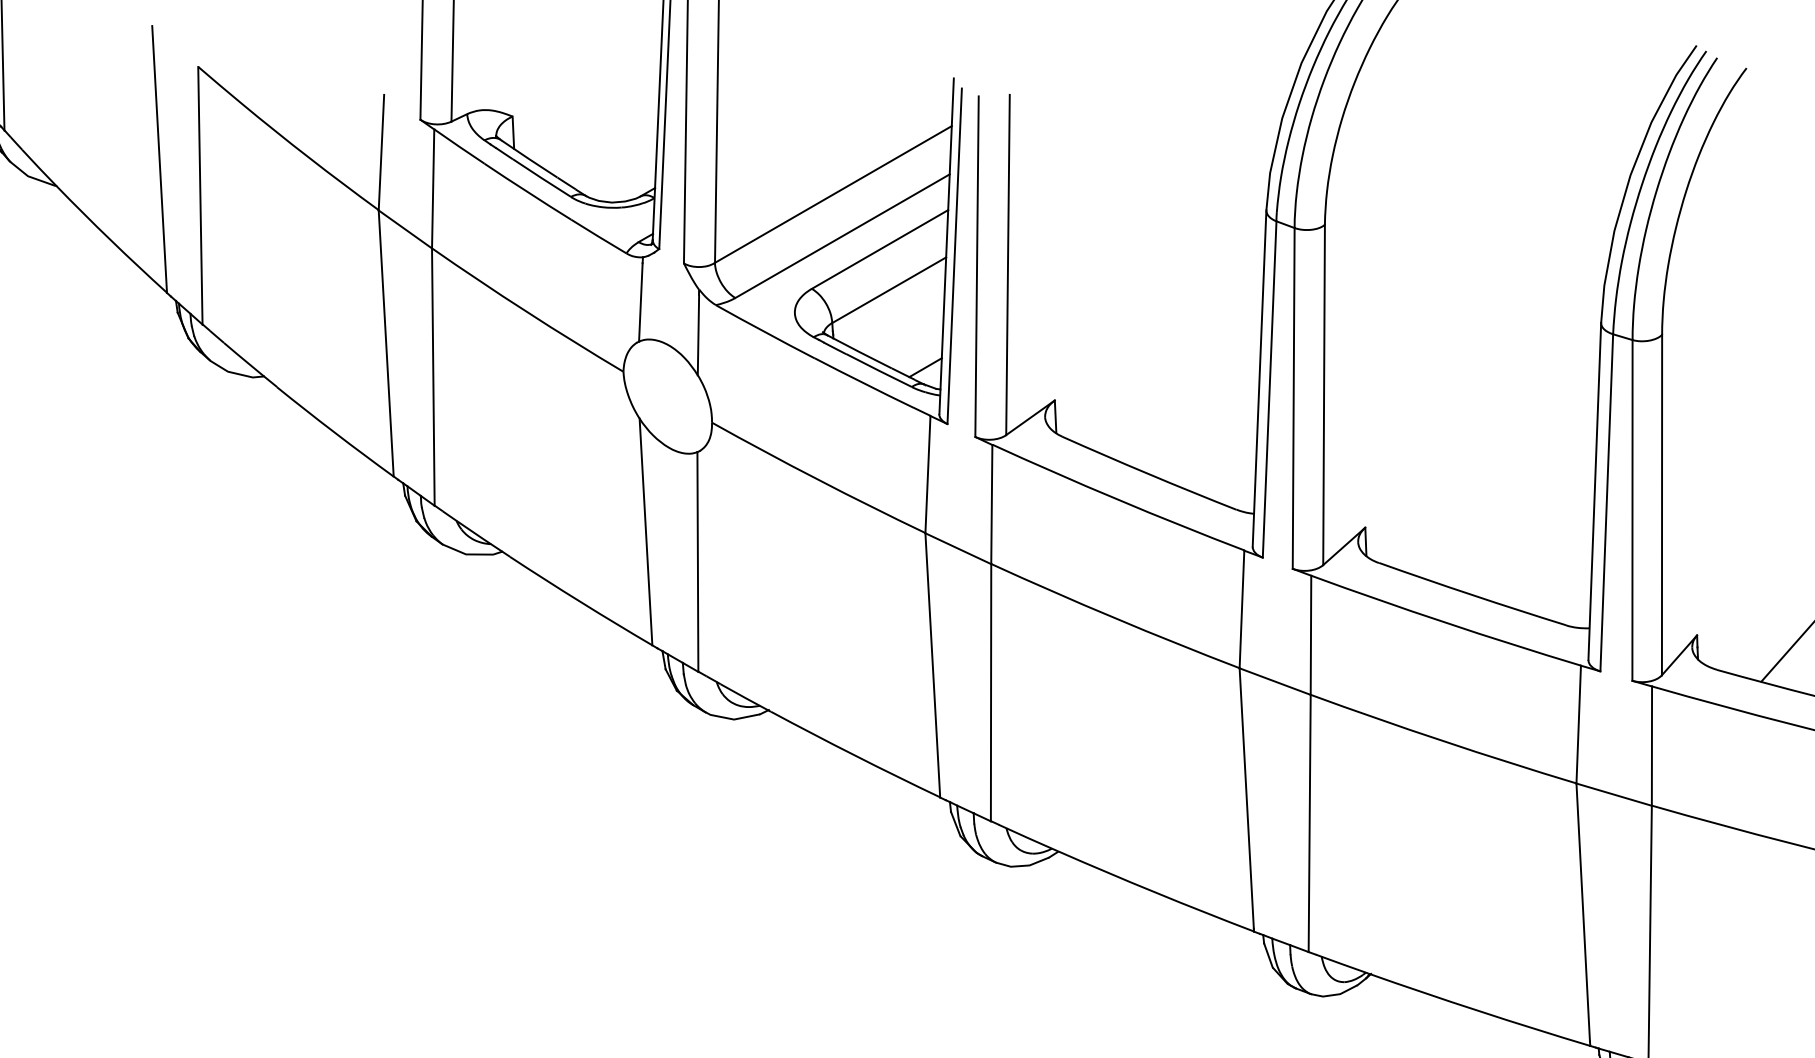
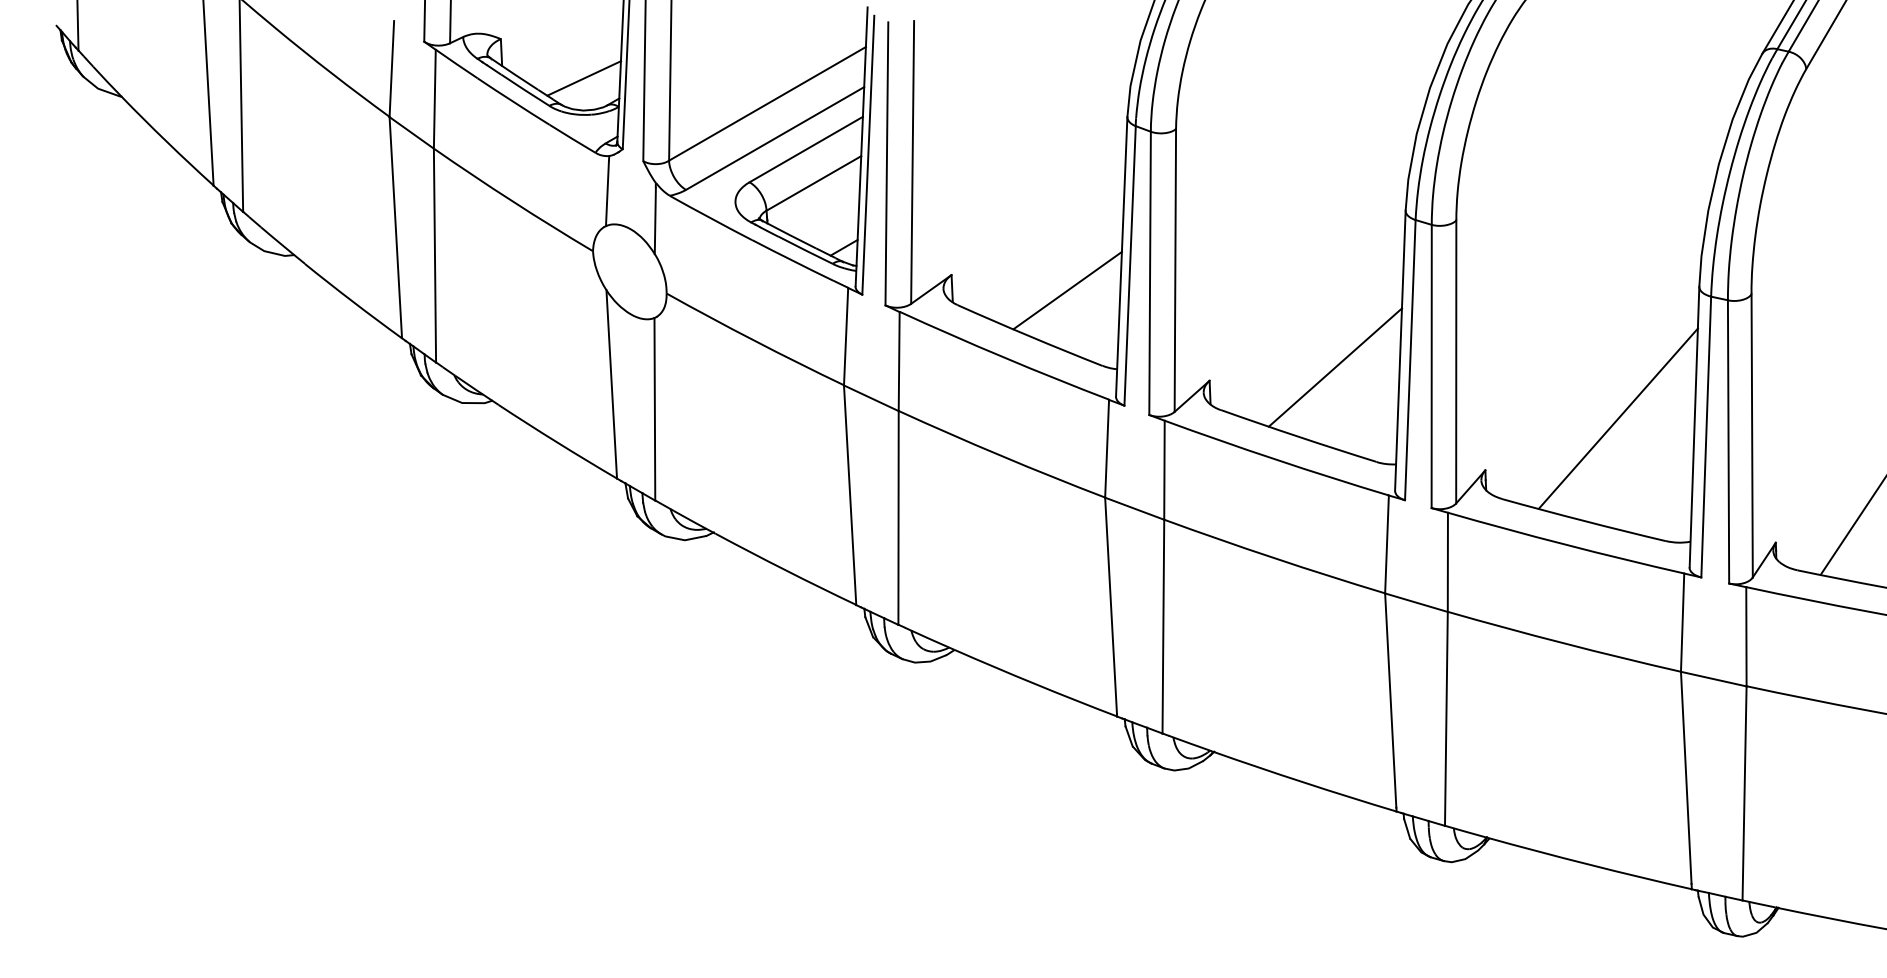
line: (613, 163) -> (584, 78), added
line: (1194, 419) -> (1067, 290), added
line: (1516, 511) -> (1335, 367), added

